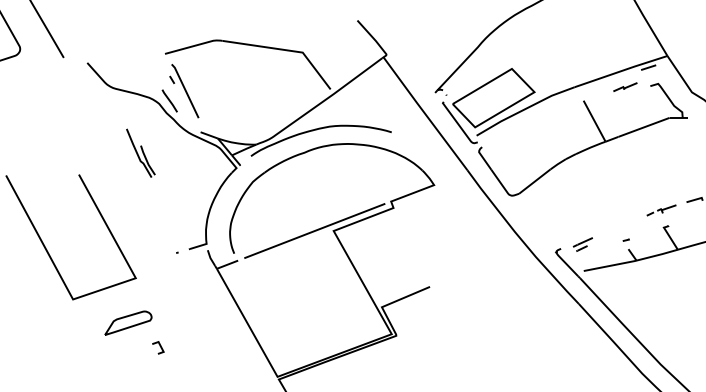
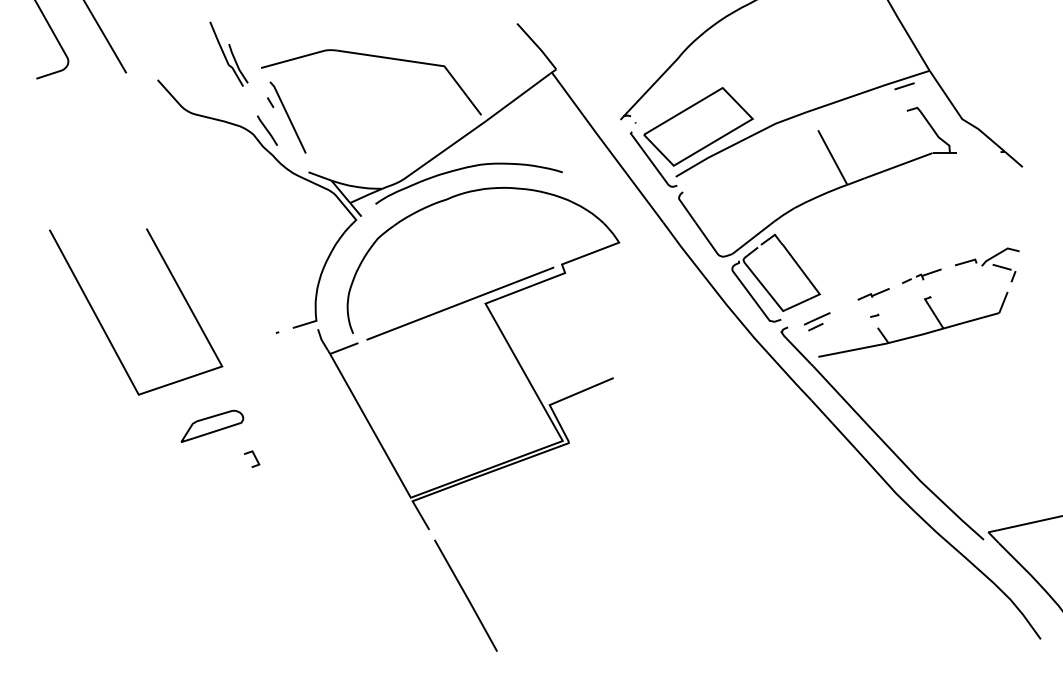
part: (625, 87) -> (873, 294), moved
part: (140, 152) -> (228, 53), moved
part: (542, 216) -> (763, 284), added

